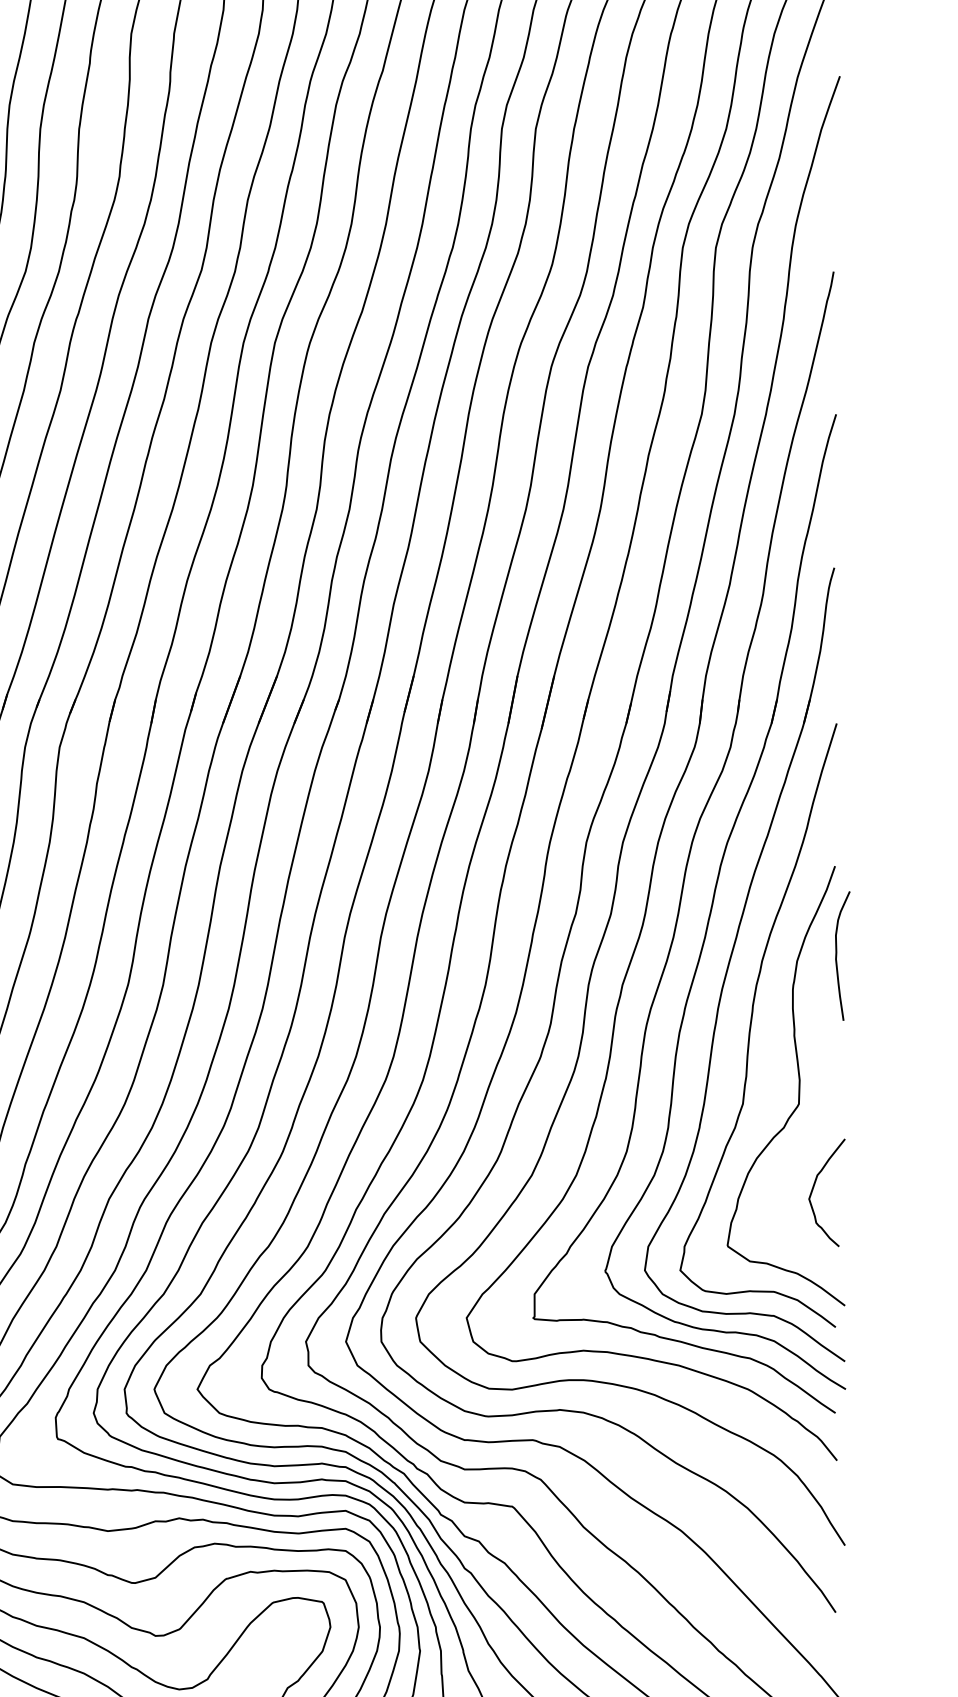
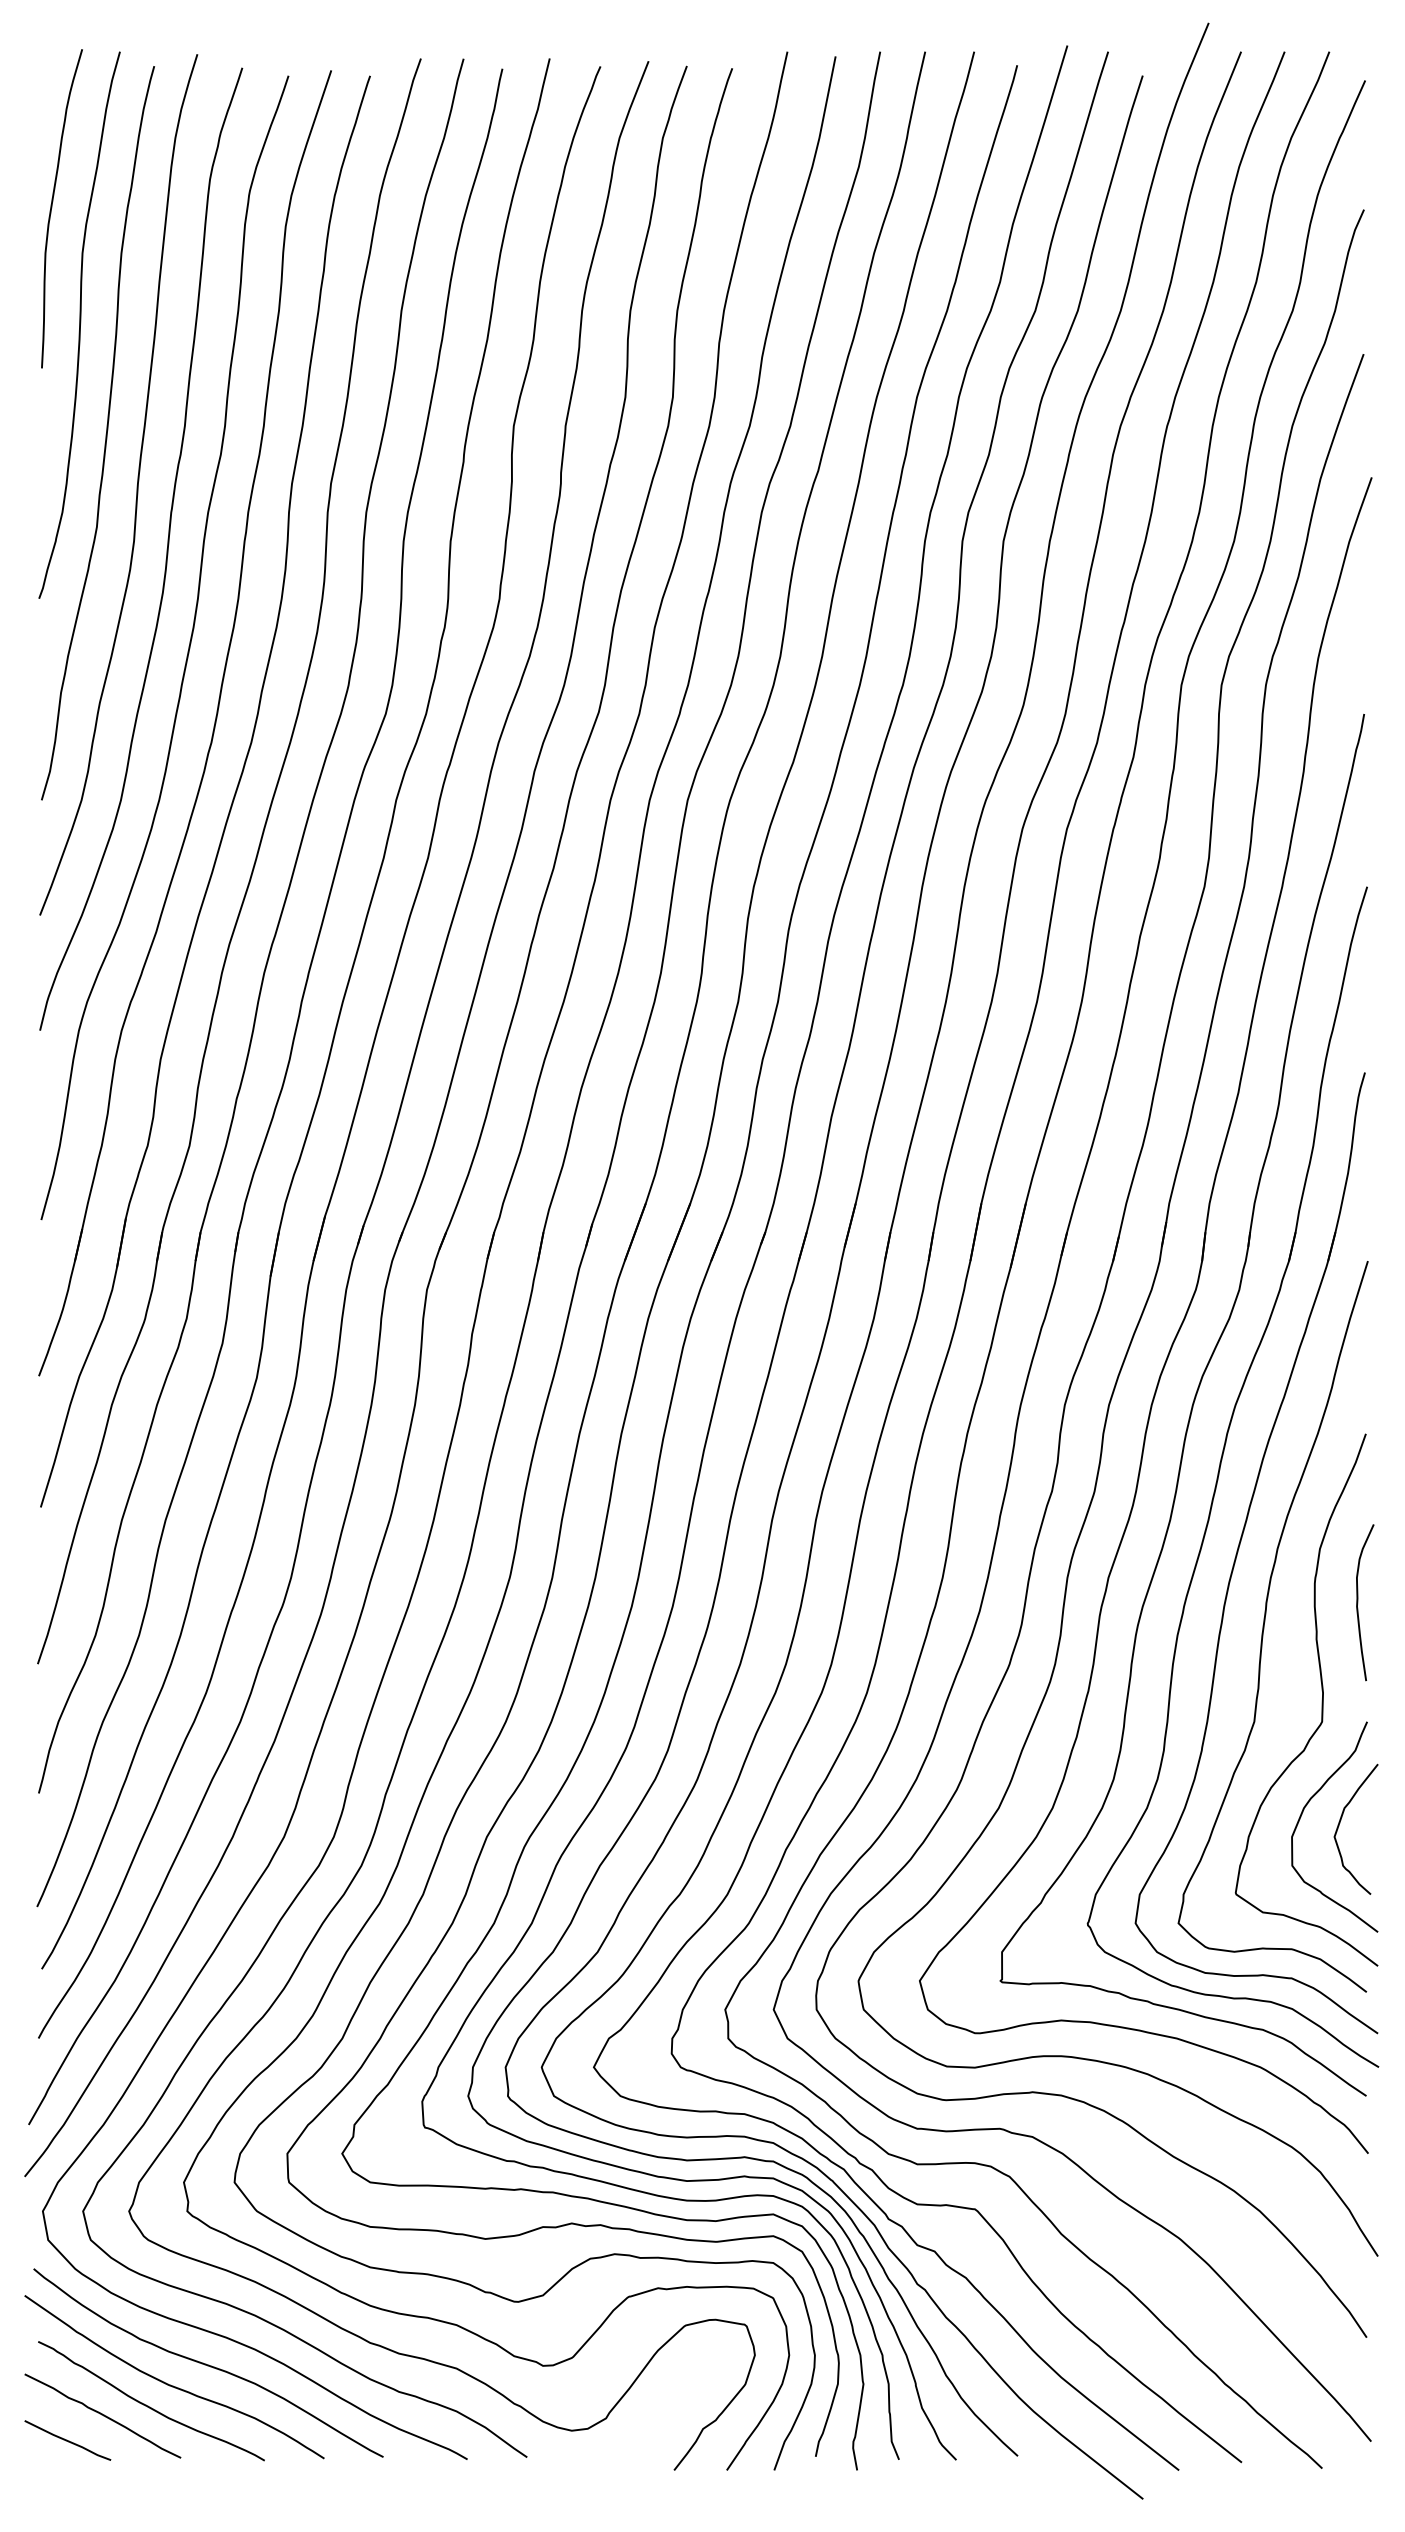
curve: (837, 955) -> (1358, 1602), moved
curve: (783, 1178) -> (1303, 1812), added

